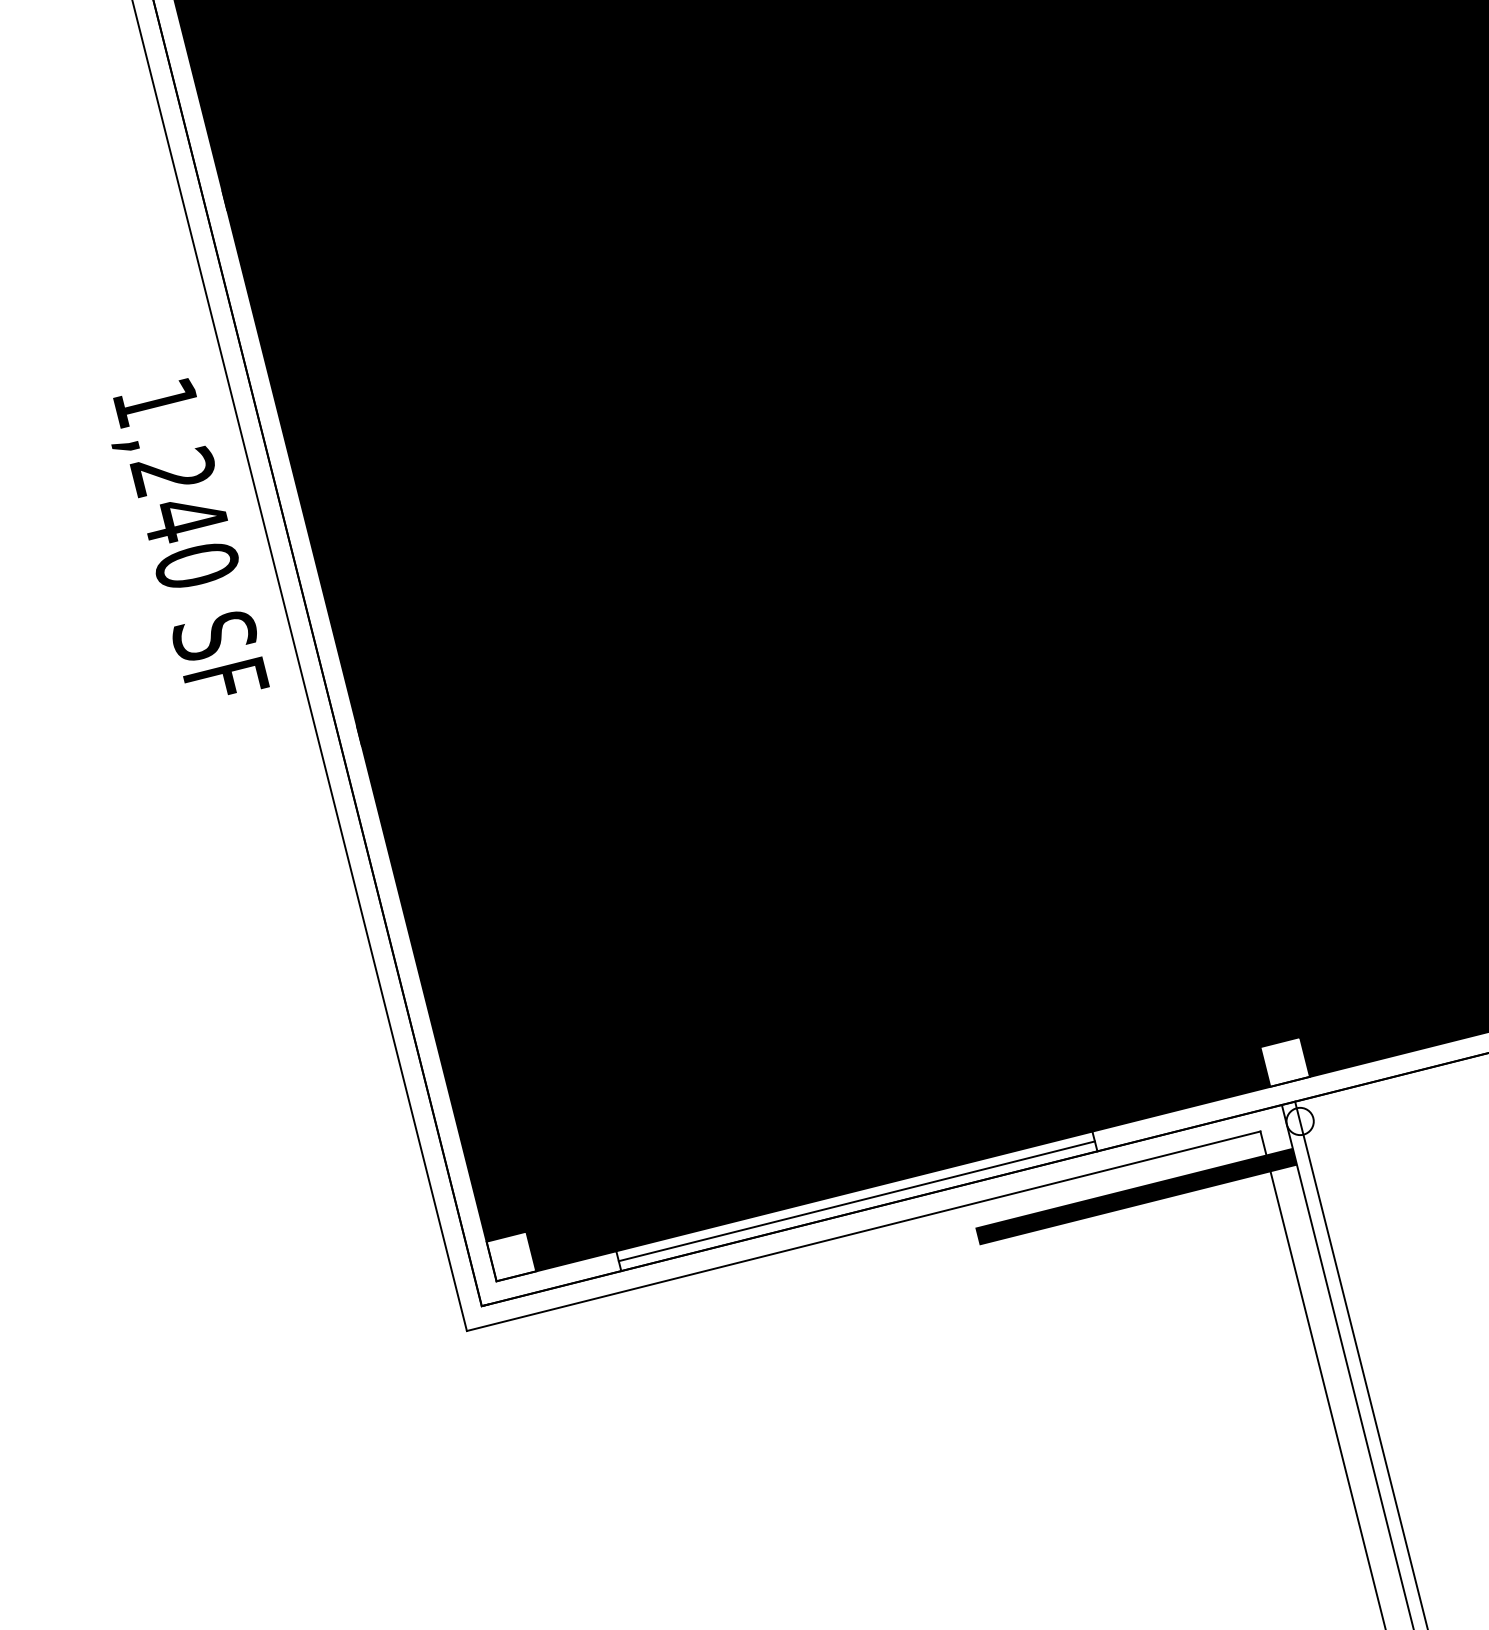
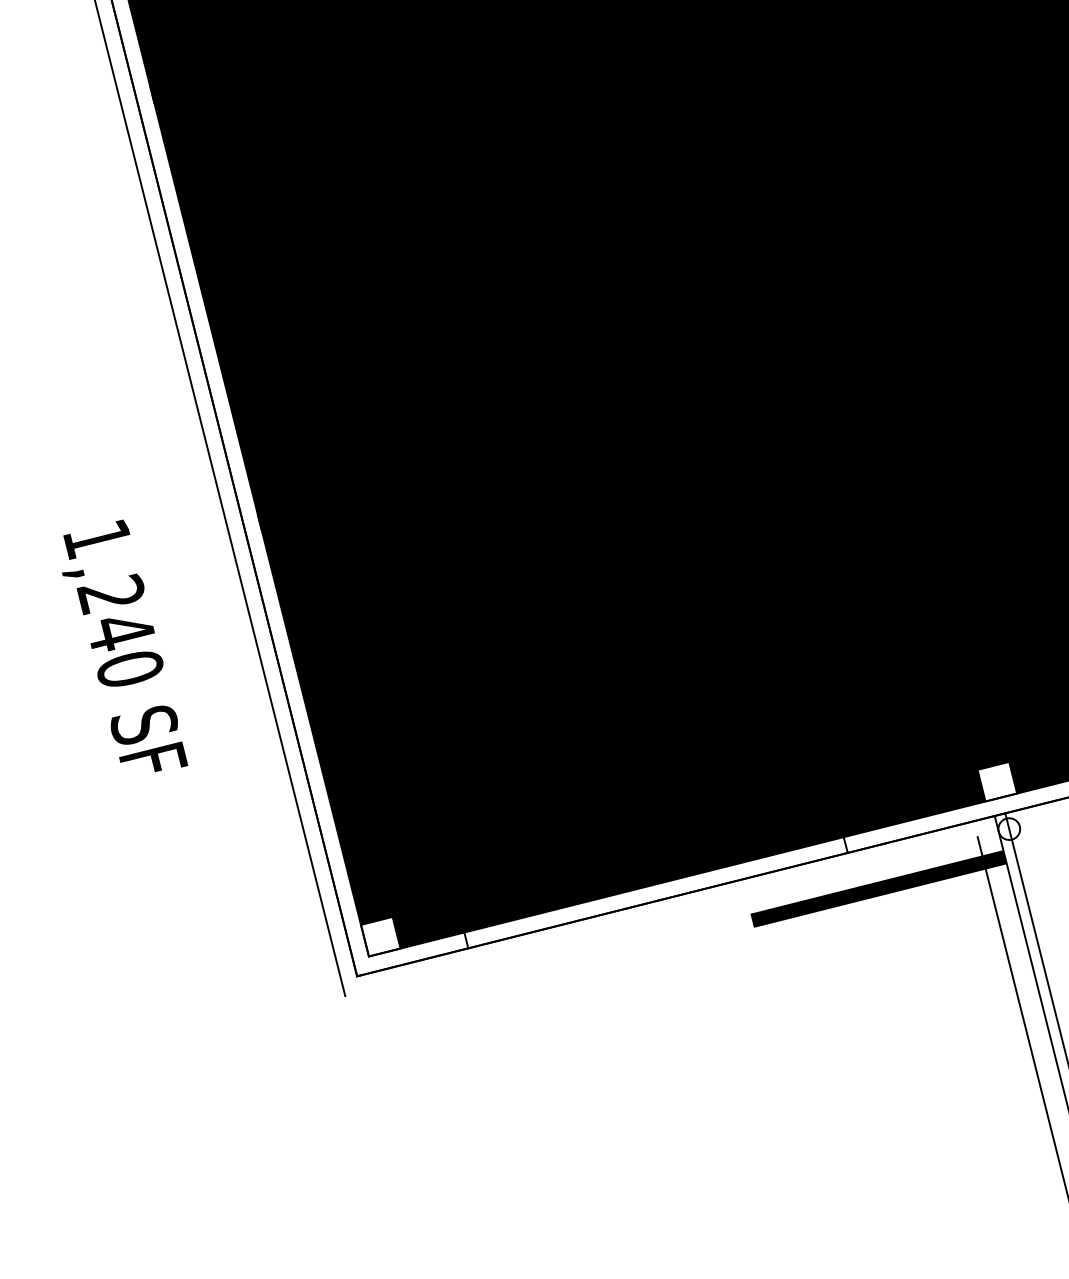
text: (190, 536) -> (125, 645), moved
line: (856, 1201) -> (655, 892), removed
line: (863, 1231) -> (661, 916), removed

